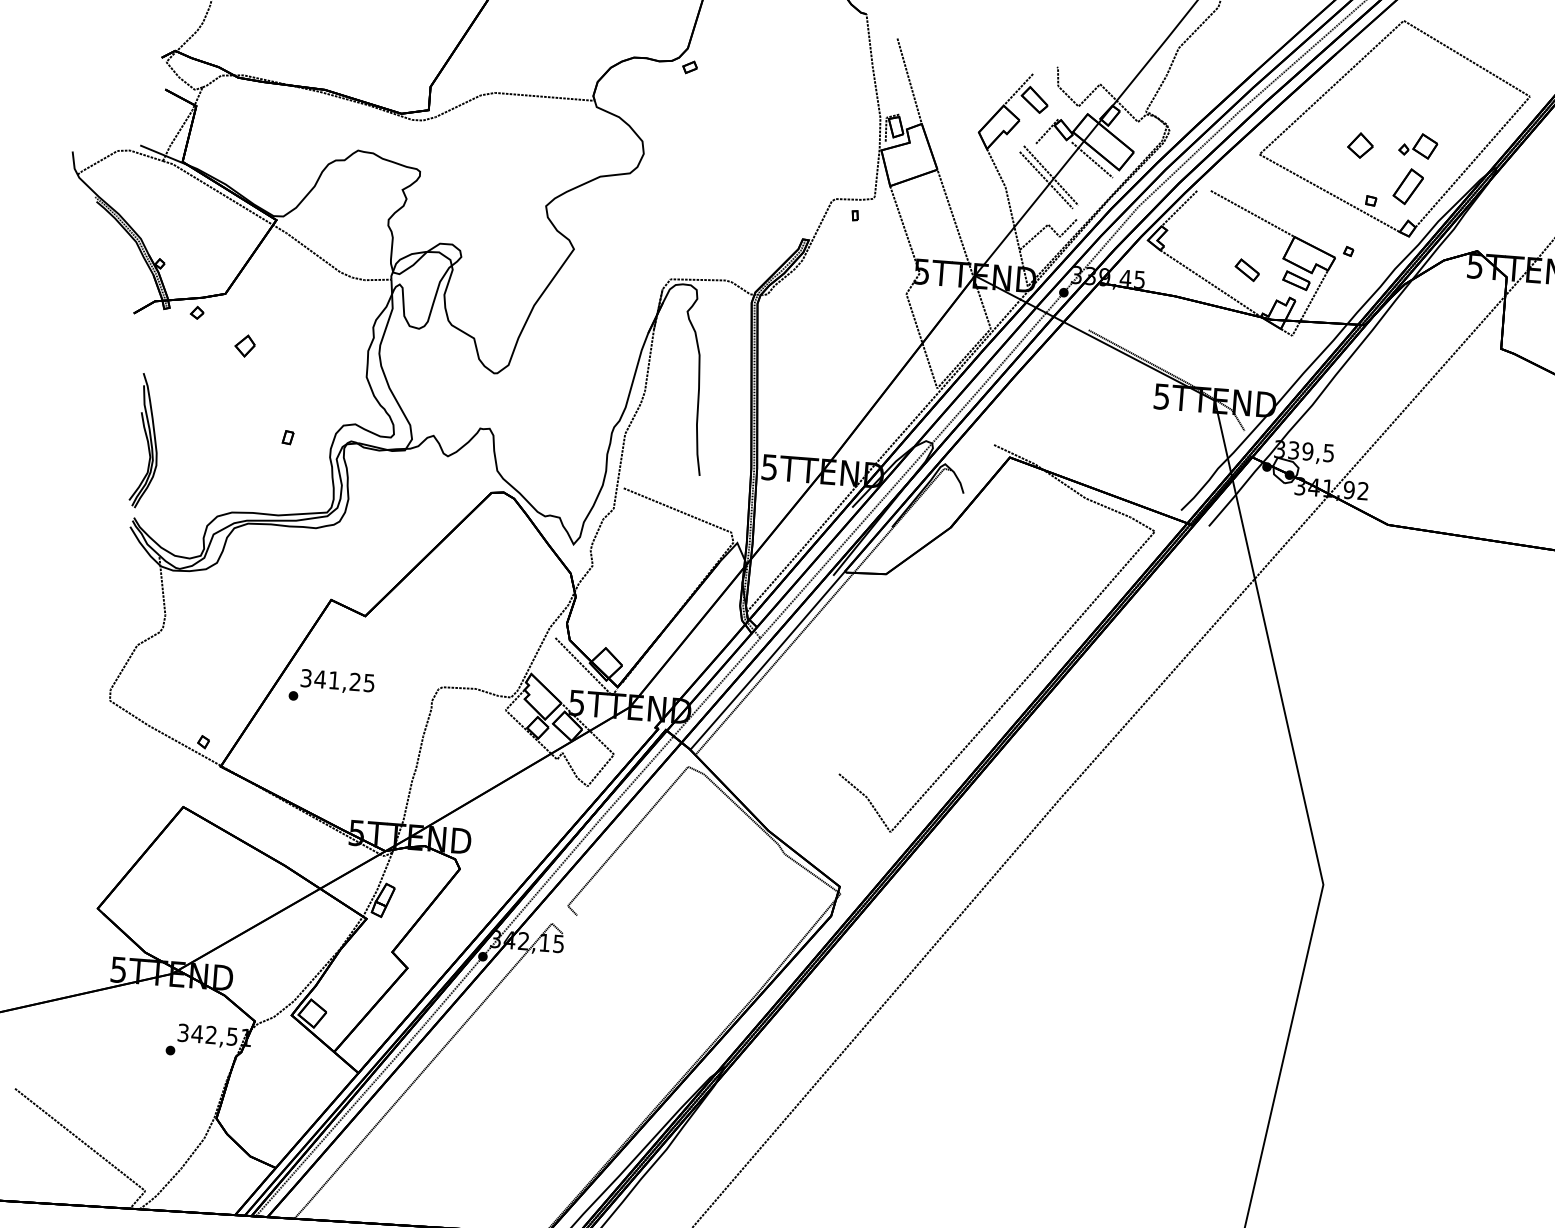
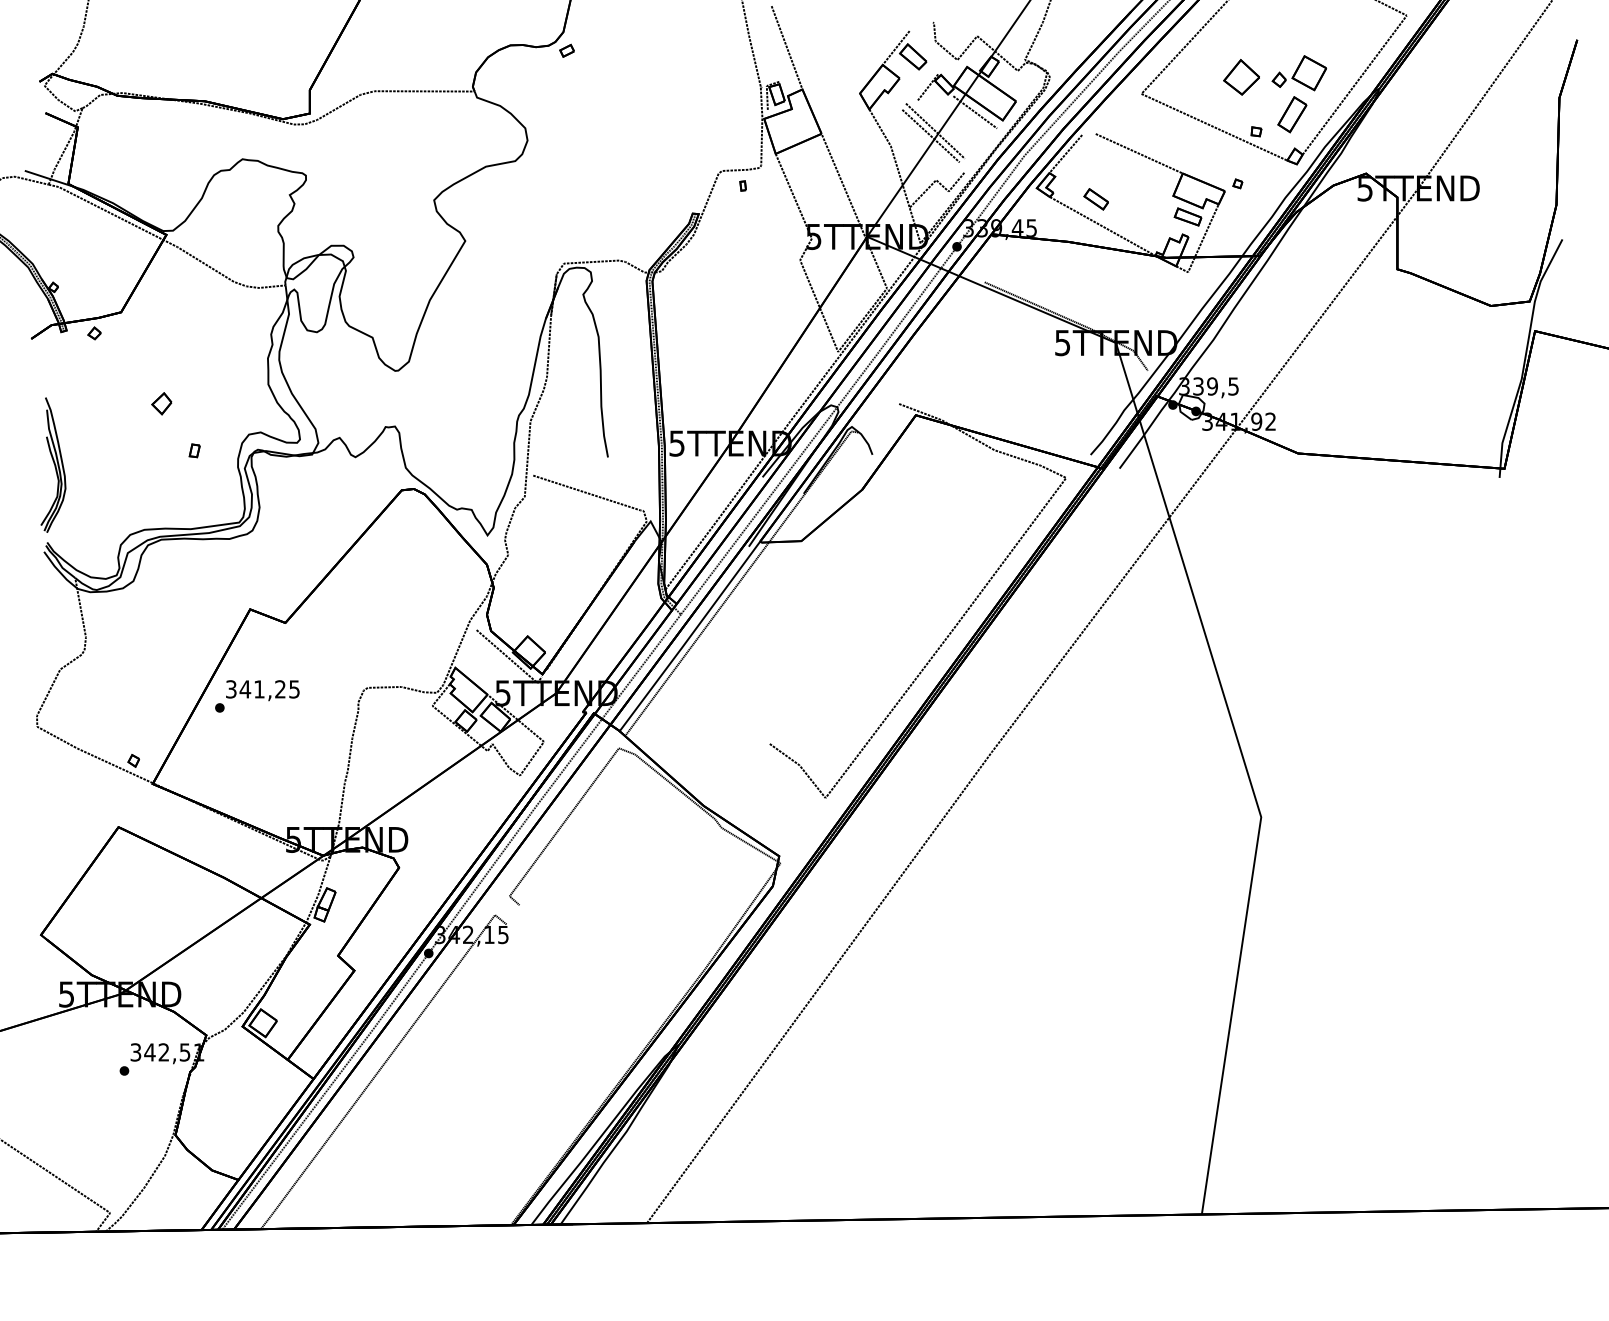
part: (1360, 145) -> (1241, 77), size x1.43
part: (1417, 146) -> (1298, 73), size x1.43
part: (1246, 270) -> (1095, 199), moved
part: (244, 345) -> (161, 403), moved

